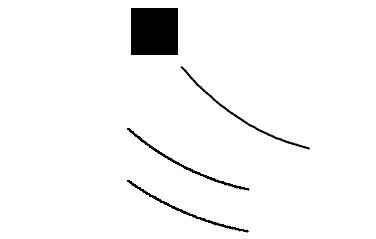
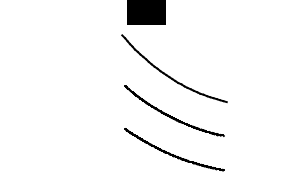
part: (237, 115) -> (168, 75), moved

